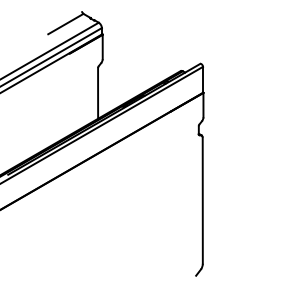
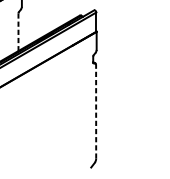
line: (98, 93) -> (18, 32), solid -> dashed
line: (202, 200) -> (95, 111), solid -> dashed

